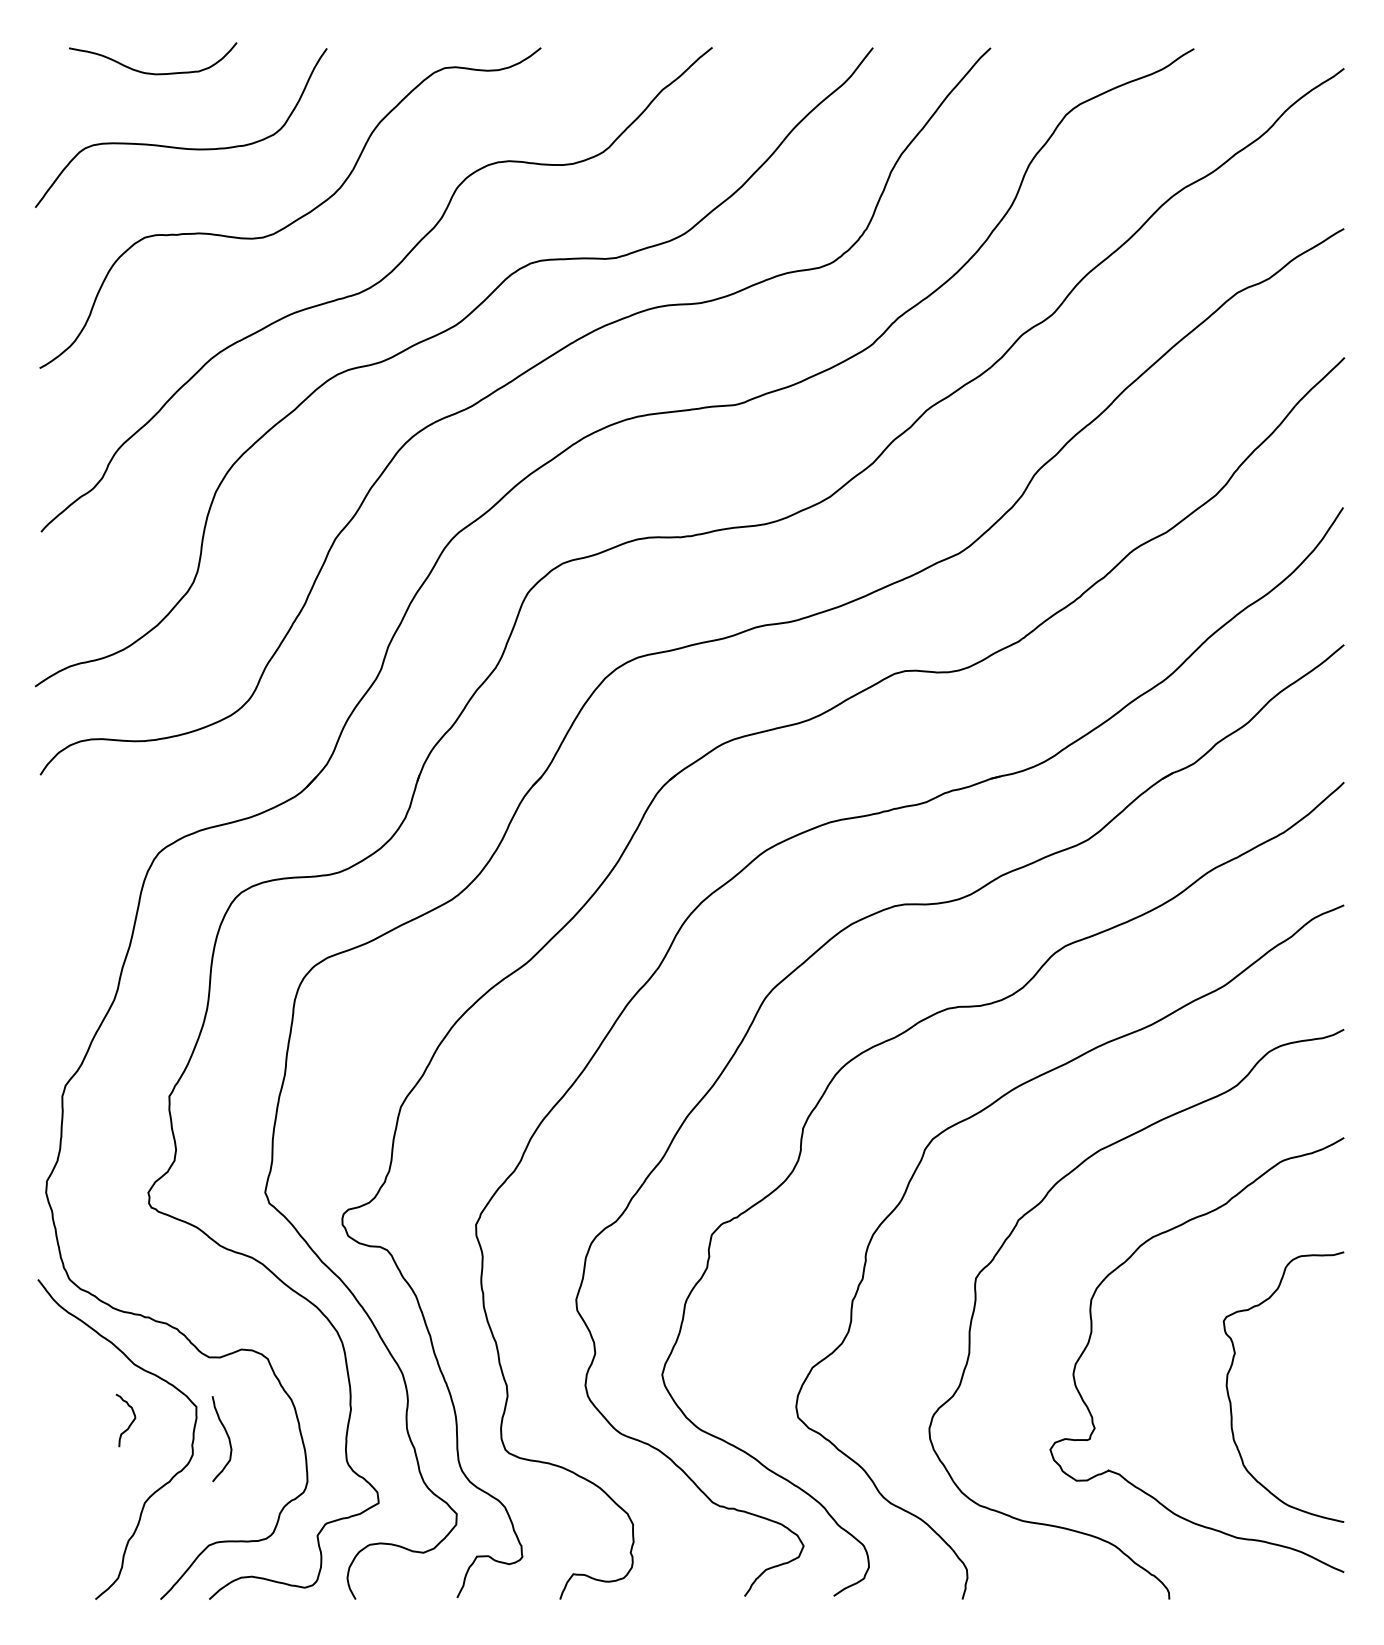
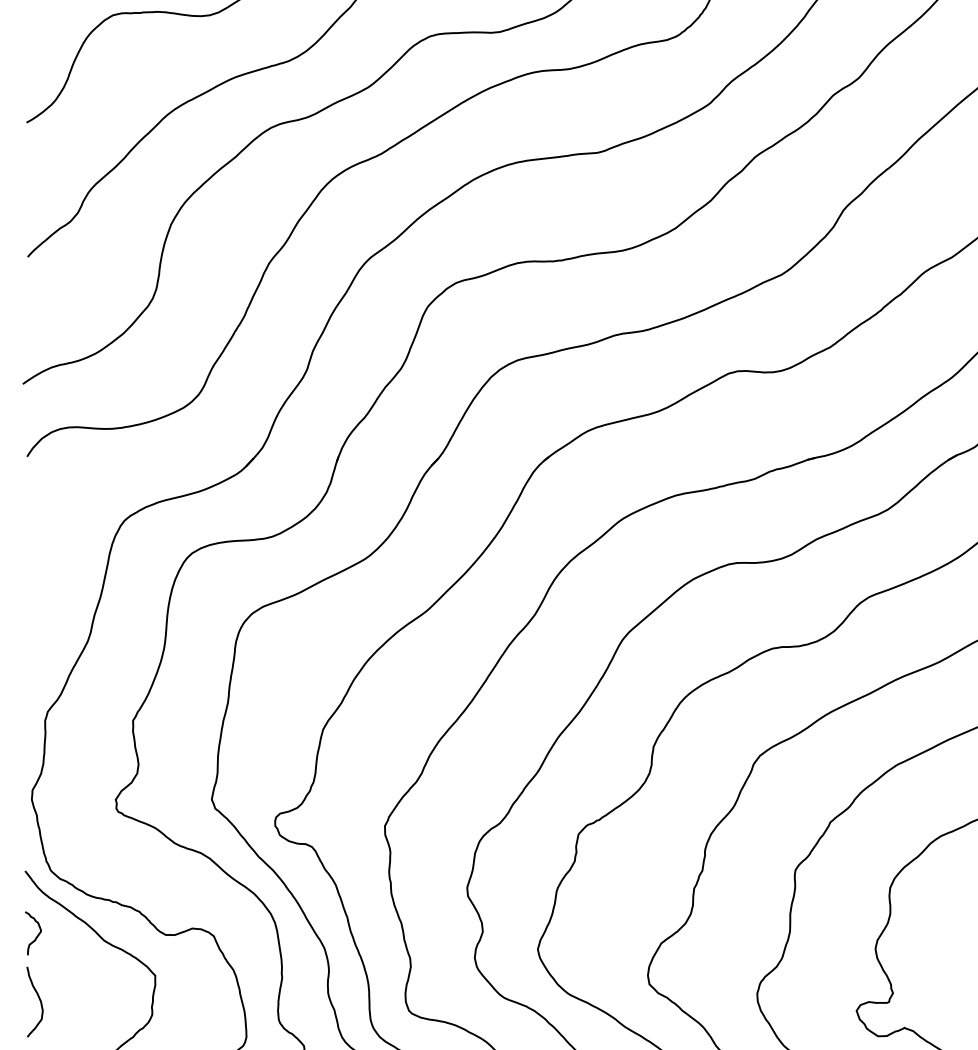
curve: (129, 1424) -> (36, 936), moved
curve: (227, 1437) -> (39, 1000), moved

